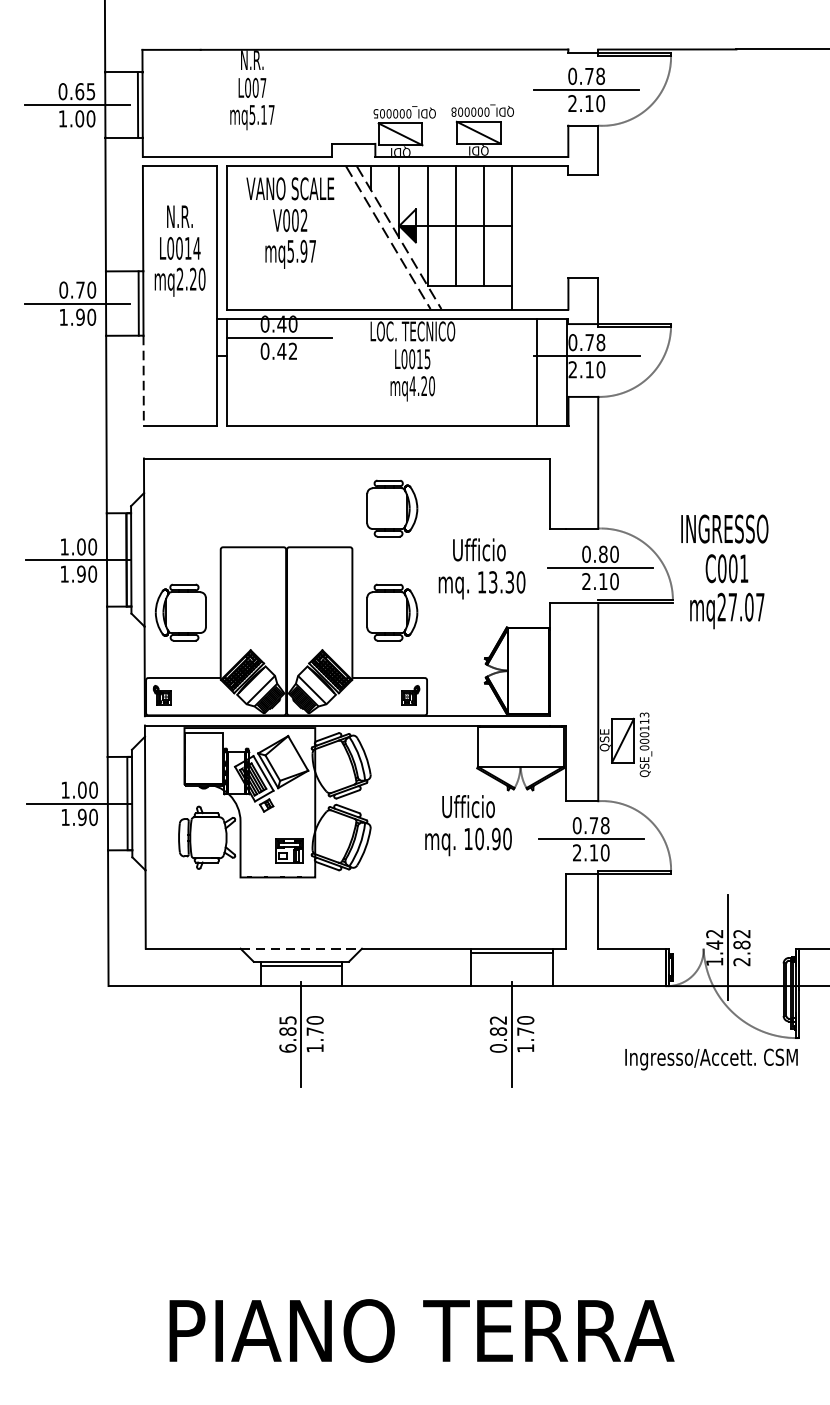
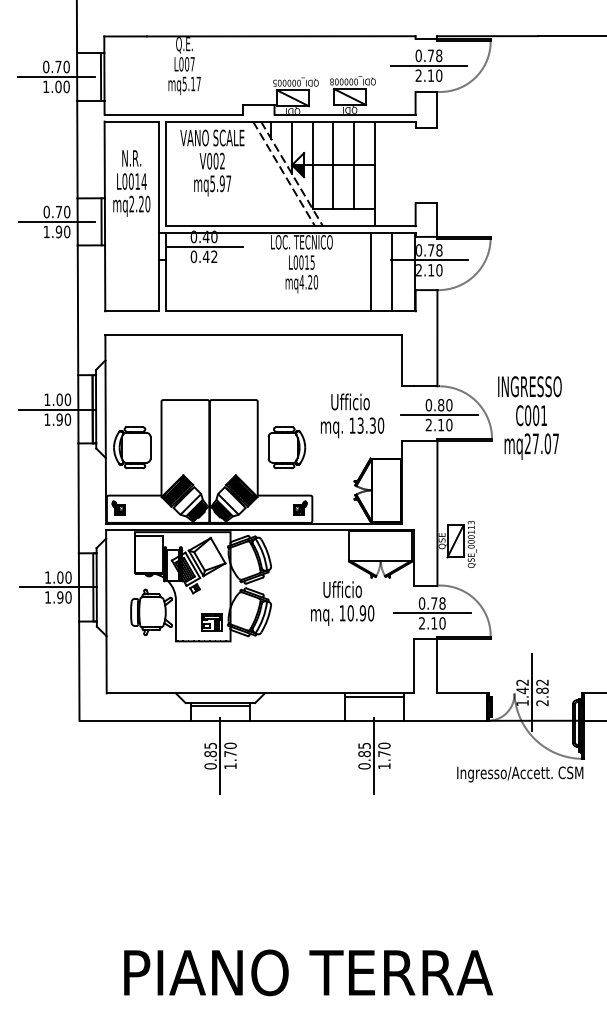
text: (252, 62) -> (184, 45), N.R. -> Q.E.
text: (85, 90) -> (62, 66), 0.65 -> 0.70
line: (506, 372) -> (370, 272), added
line: (144, 380) -> (105, 278), dashed -> solid
part: (391, 508) -> (286, 371), removed
line: (301, 948) -> (220, 693), dashed -> solid
text: (498, 1019) -> (364, 745), 0.82 -> 0.85
text: (287, 1048) -> (210, 766), 6.85 -> 0.85

